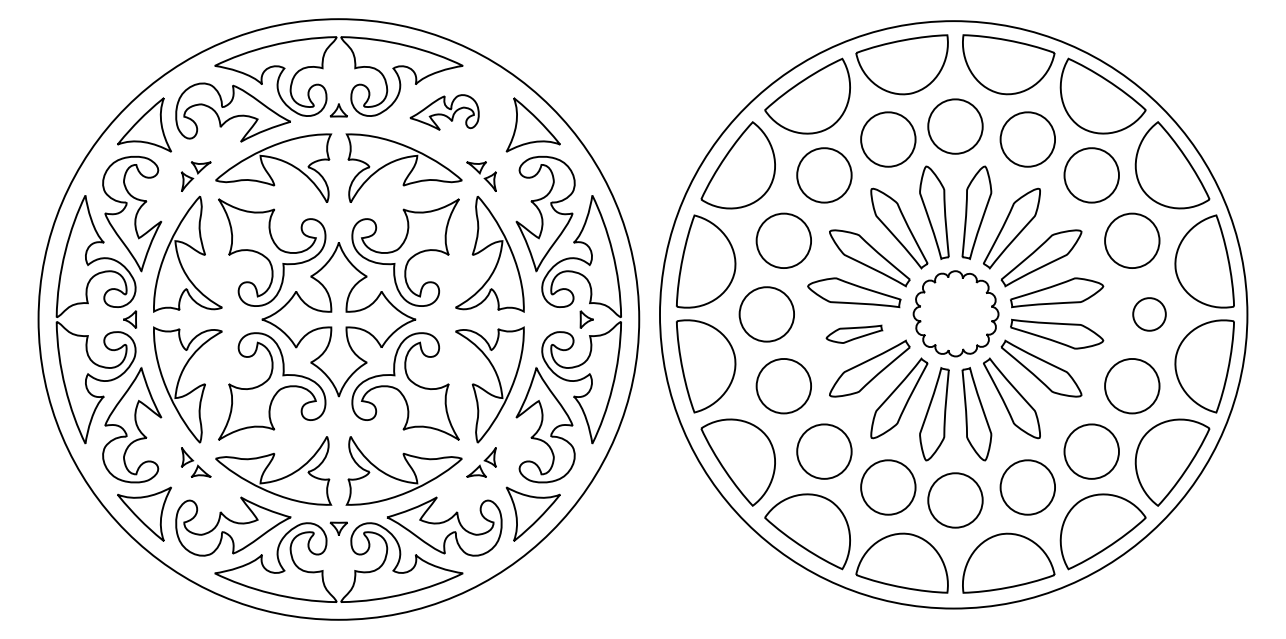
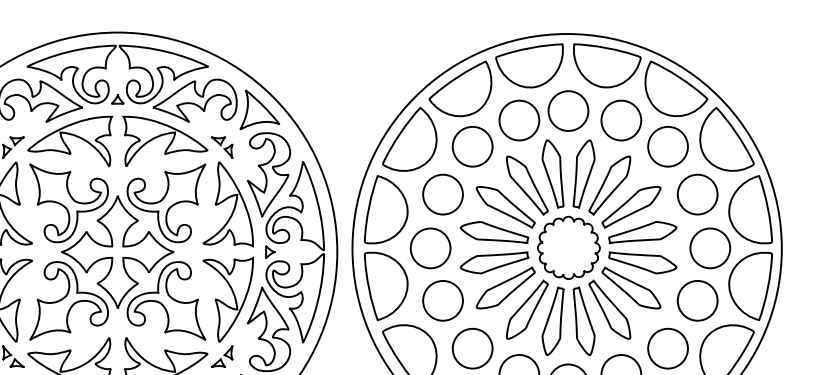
part: (444, 112) -> (194, 100), size x1.67
part: (1149, 314) -> (710, 248), size x1.67
part: (586, 319) -> (270, 252), moved
part: (854, 334) -> (494, 263), size x1.67

